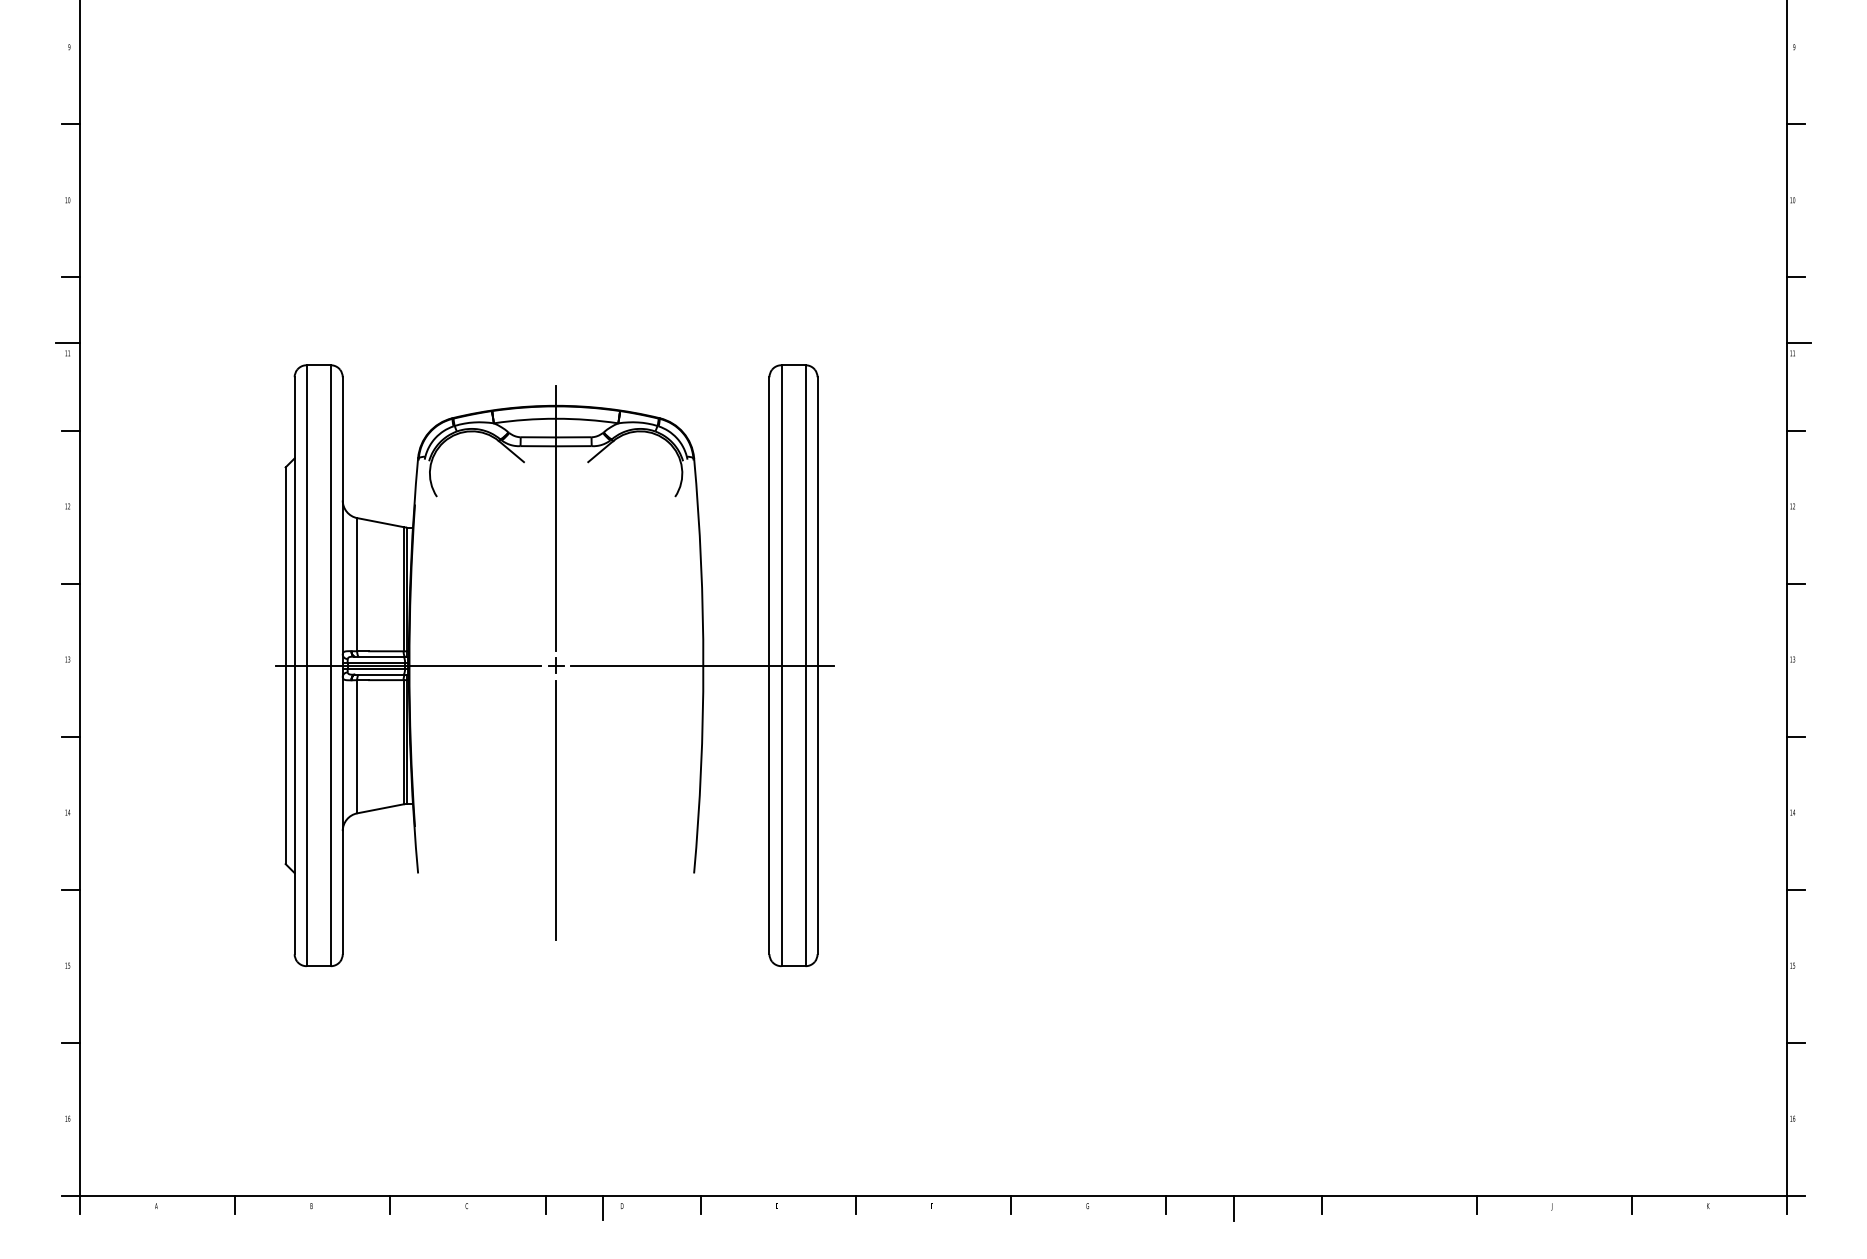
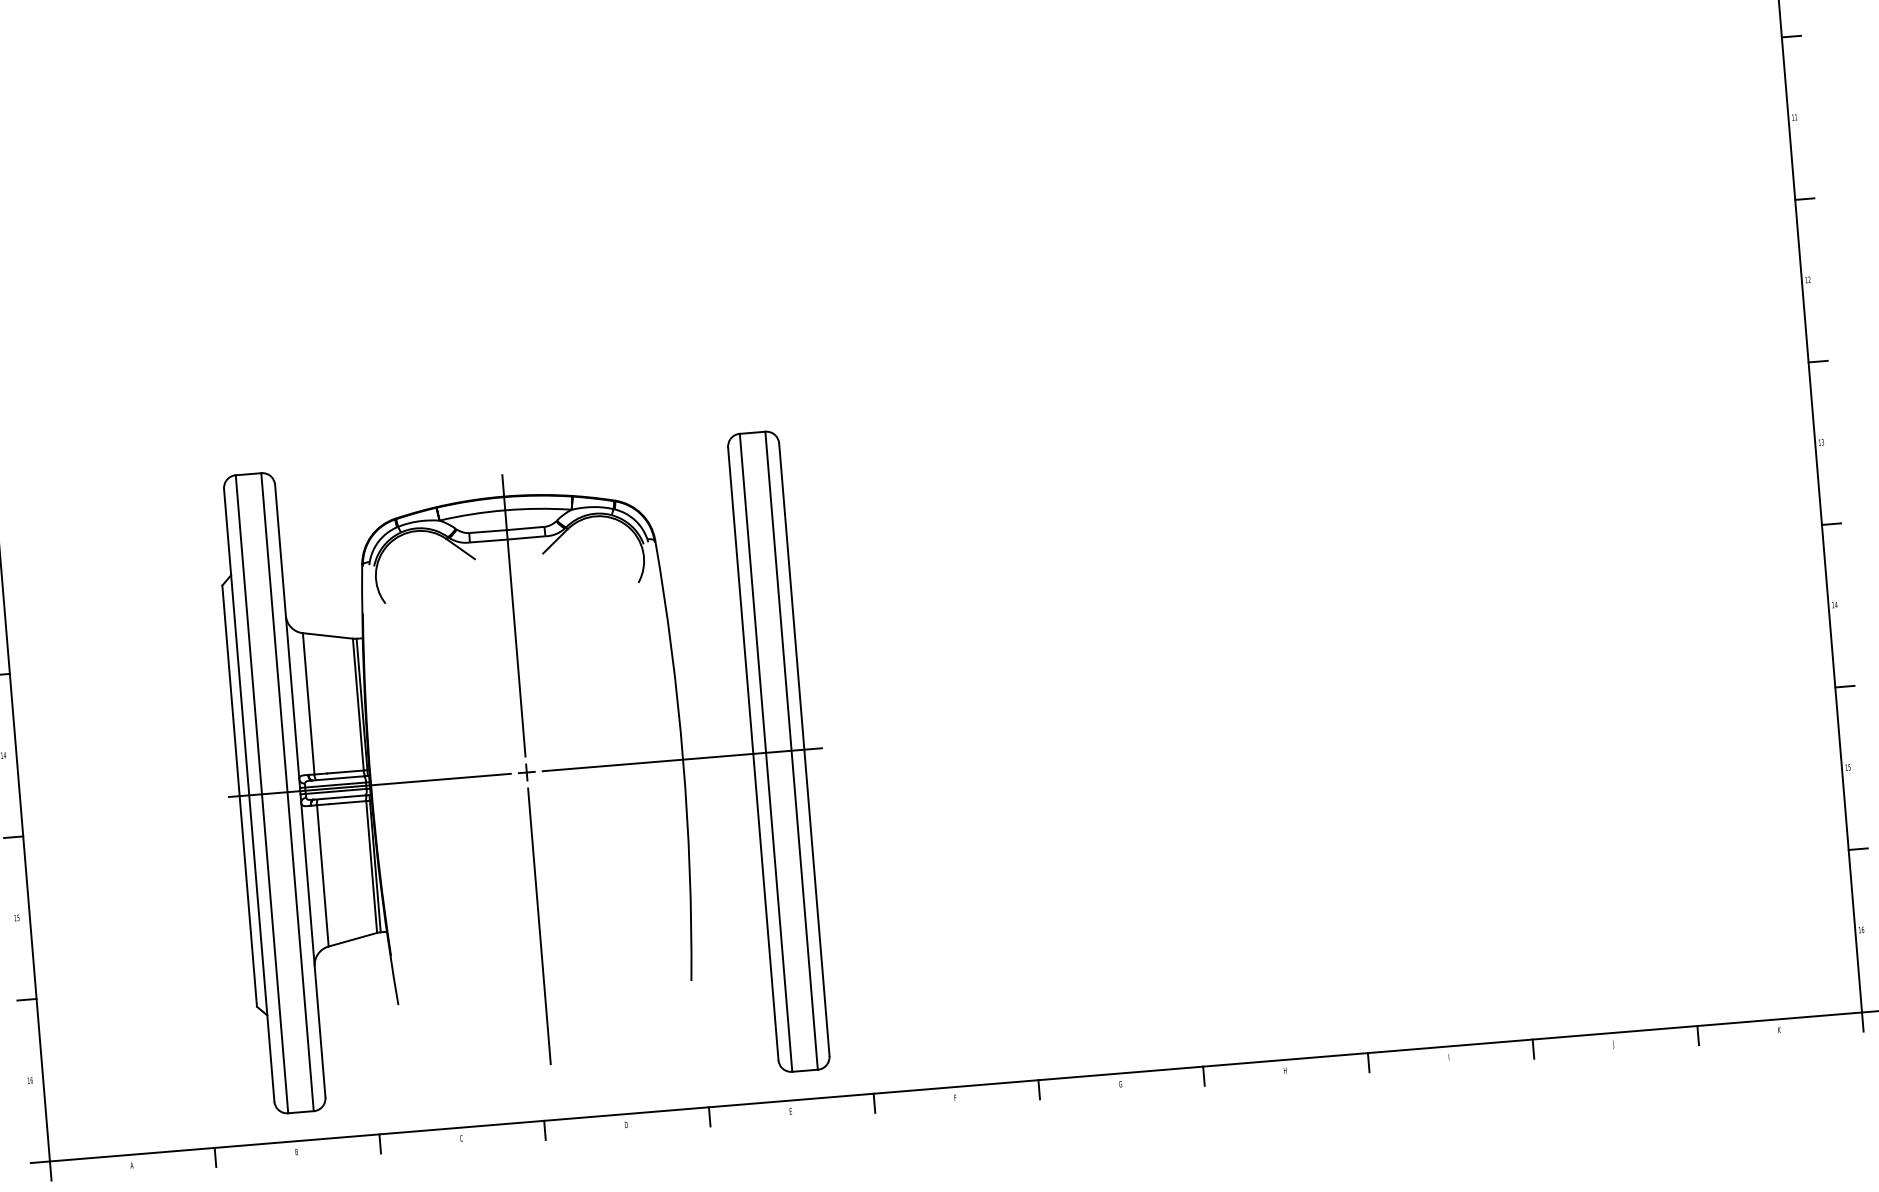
line: (1798, 342) -> (1799, 105), removed
part: (554, 665) -> (525, 772), moved
line: (602, 1207) -> (605, 1128), removed
line: (1234, 1208) -> (1276, 1074), removed

